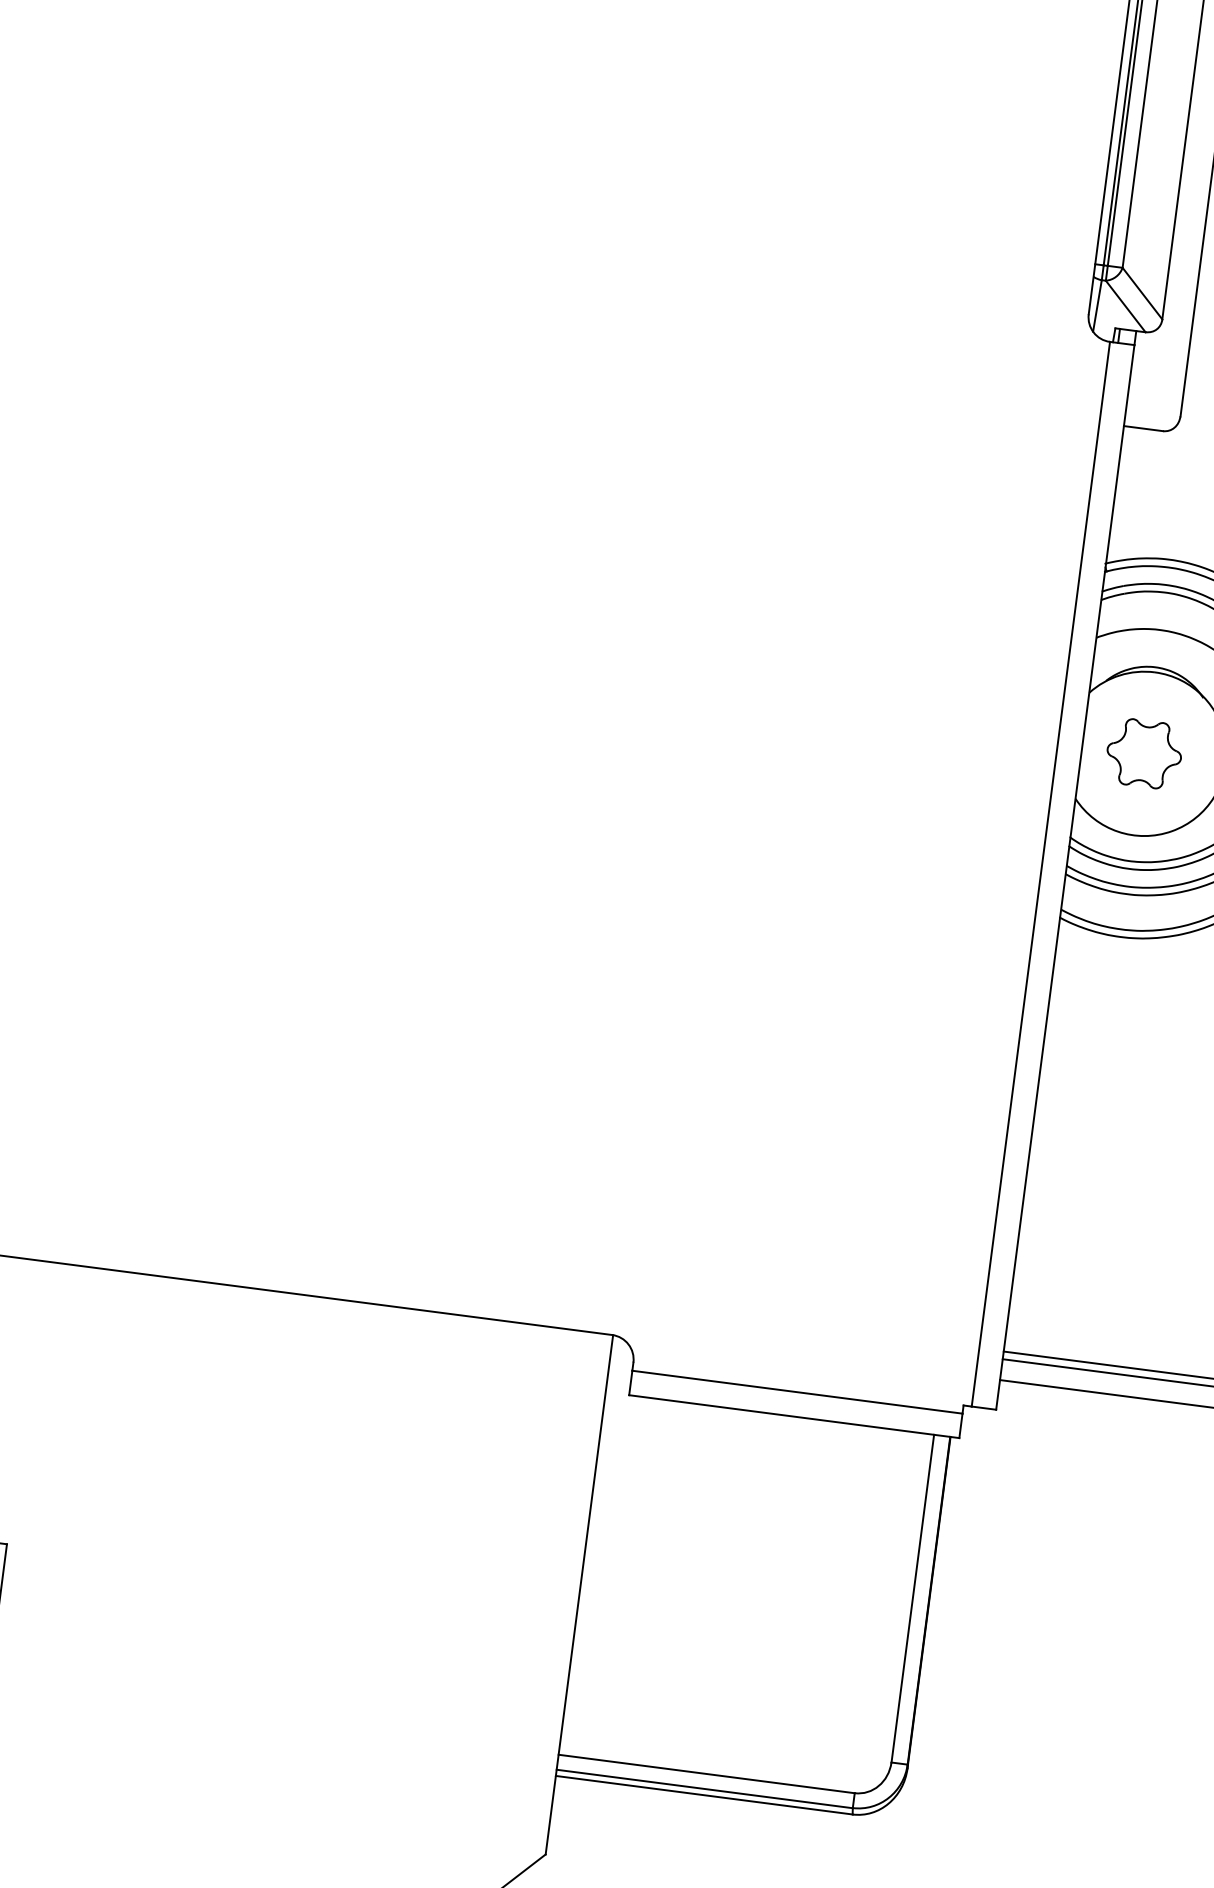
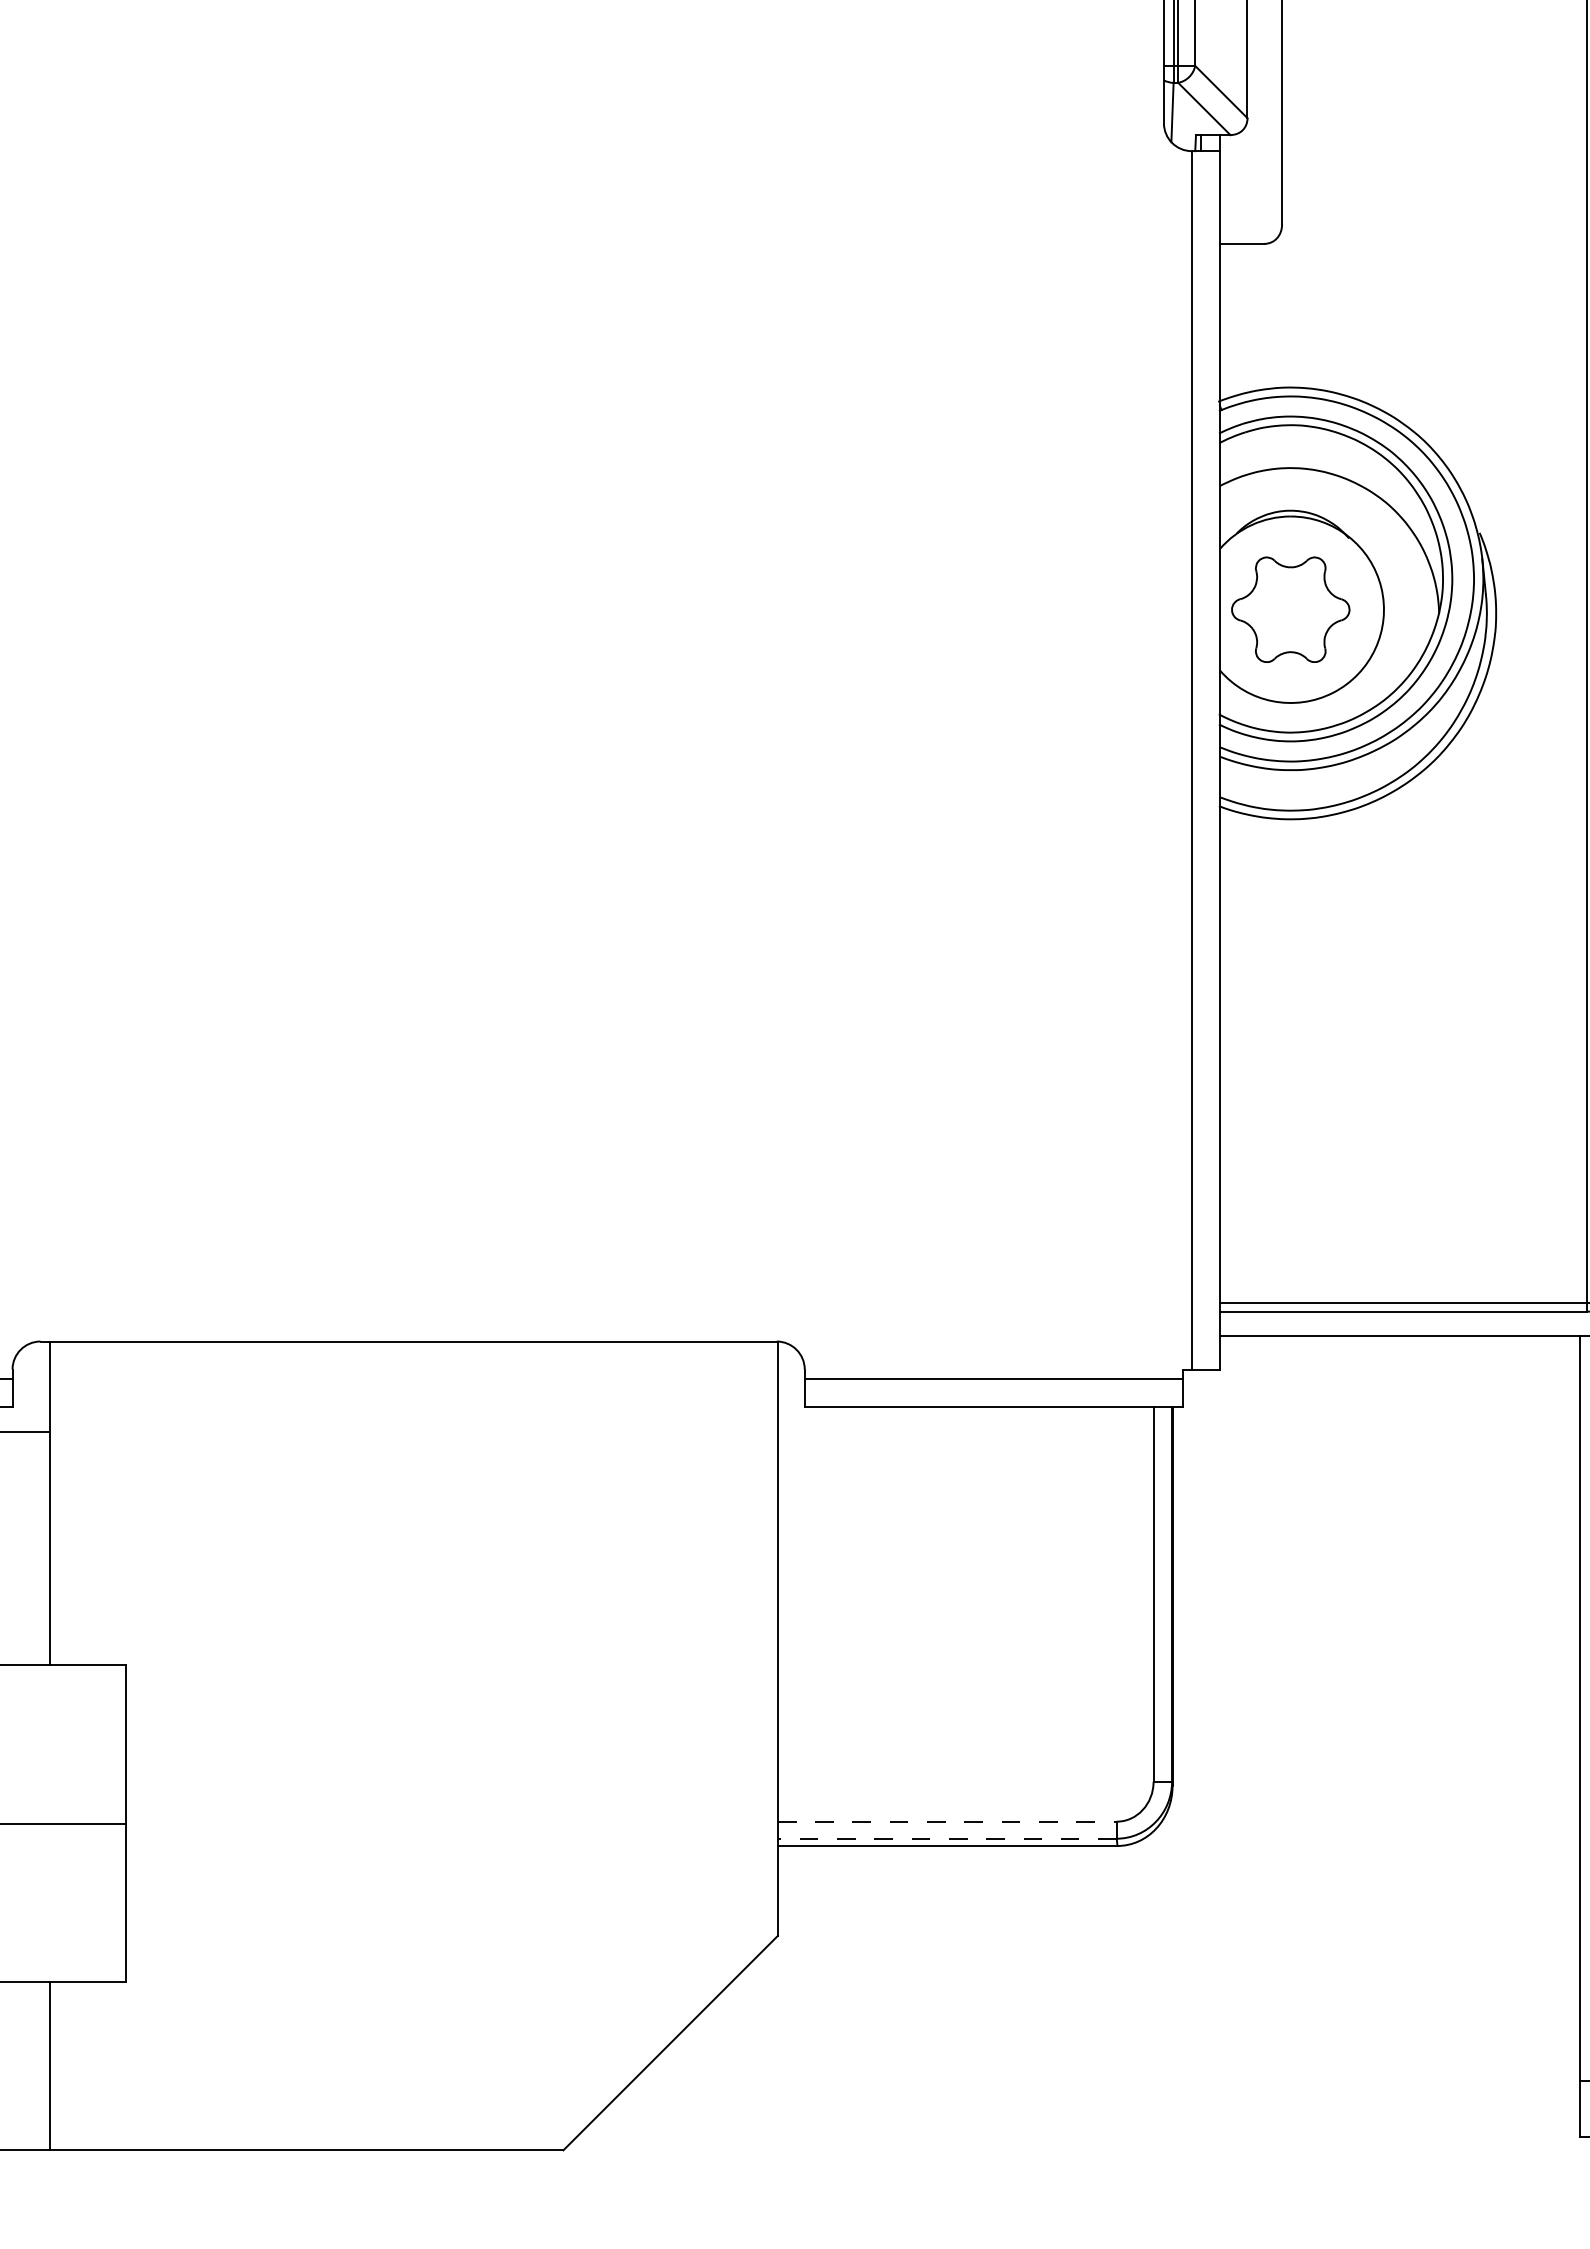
part: (1144, 753) -> (1290, 609), size x1.4
line: (706, 1773) -> (947, 1821), solid -> dashed
line: (704, 1788) -> (946, 1838), solid -> dashed

